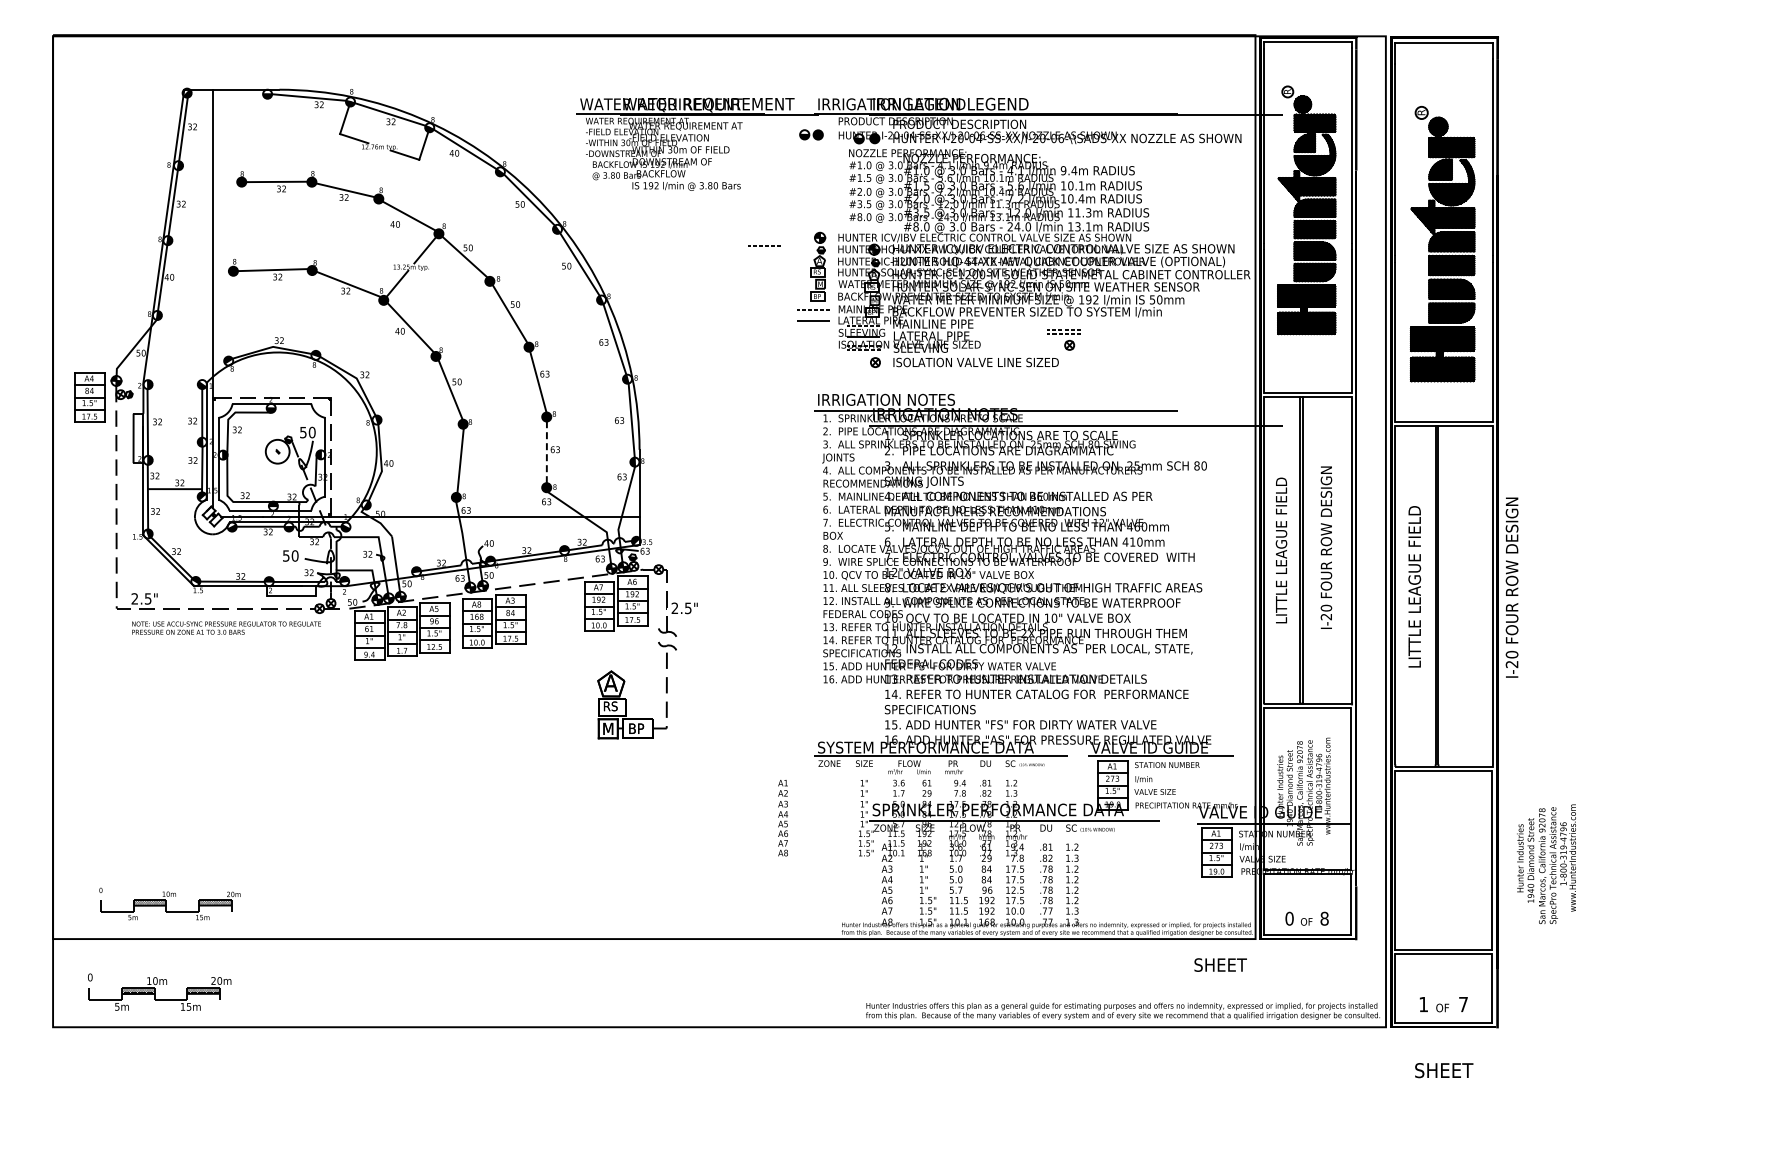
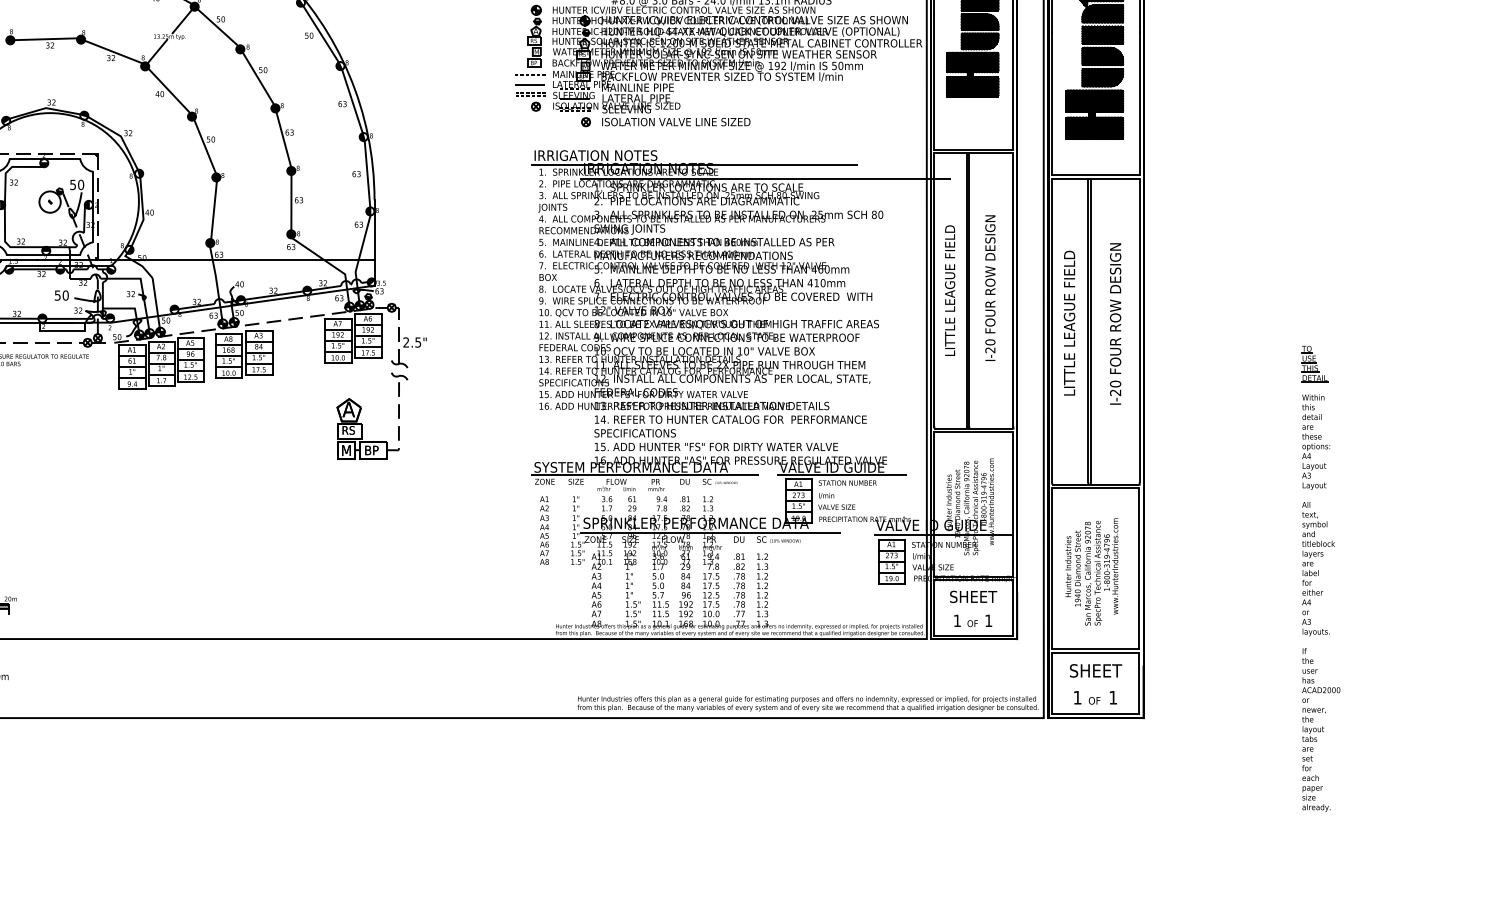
line: (765, 245) -> (487, 17), removed
part: (1063, 339) -> (530, 101), moved
line: (546, 452) -> (291, 202), dashed -> solid
text: (1511, 587) -> (1115, 323), moved
text: (783, 818) -> (544, 530), moved
text: (1546, 863) -> (1091, 571), moved
part: (1694, 871) -> (1320, 578), added
text: (1289, 918) -> (957, 620), 0 -> 1
text: (1324, 918) -> (988, 620), 8 -> 1
text: (1220, 964) -> (973, 596), moved
text: (1463, 1004) -> (1113, 697), 7 -> 1
text: (1444, 1070) -> (1096, 670), moved

